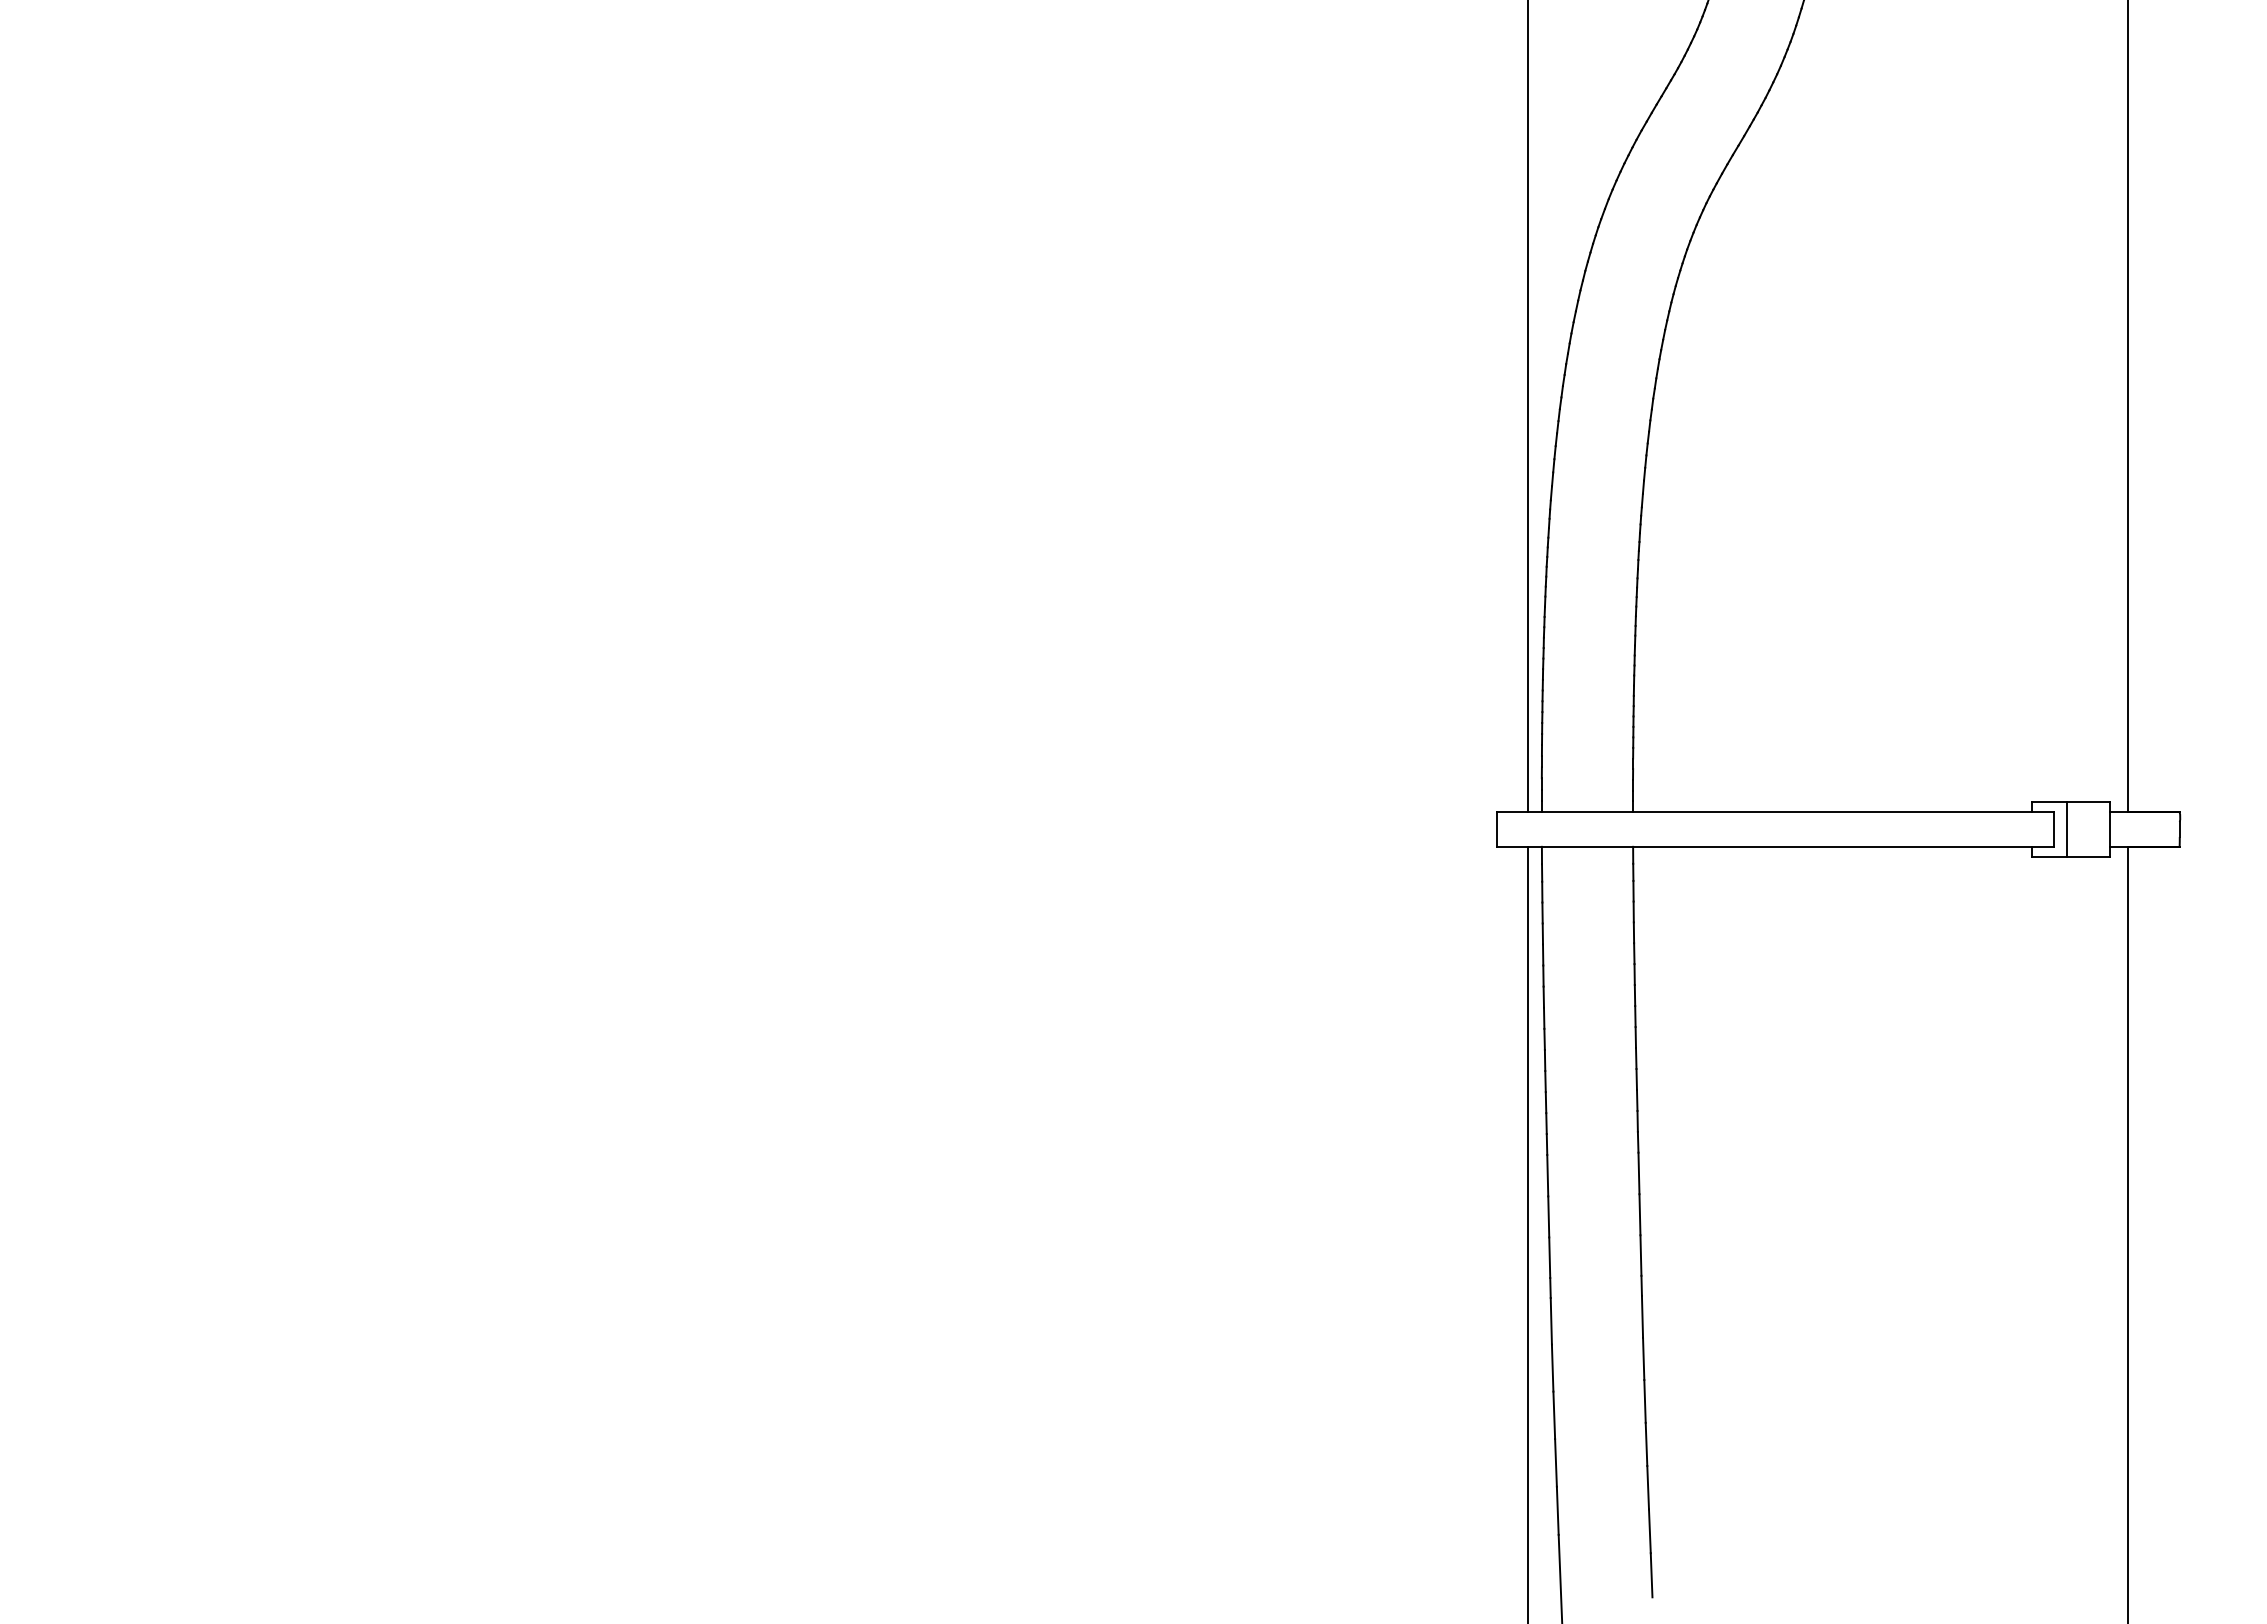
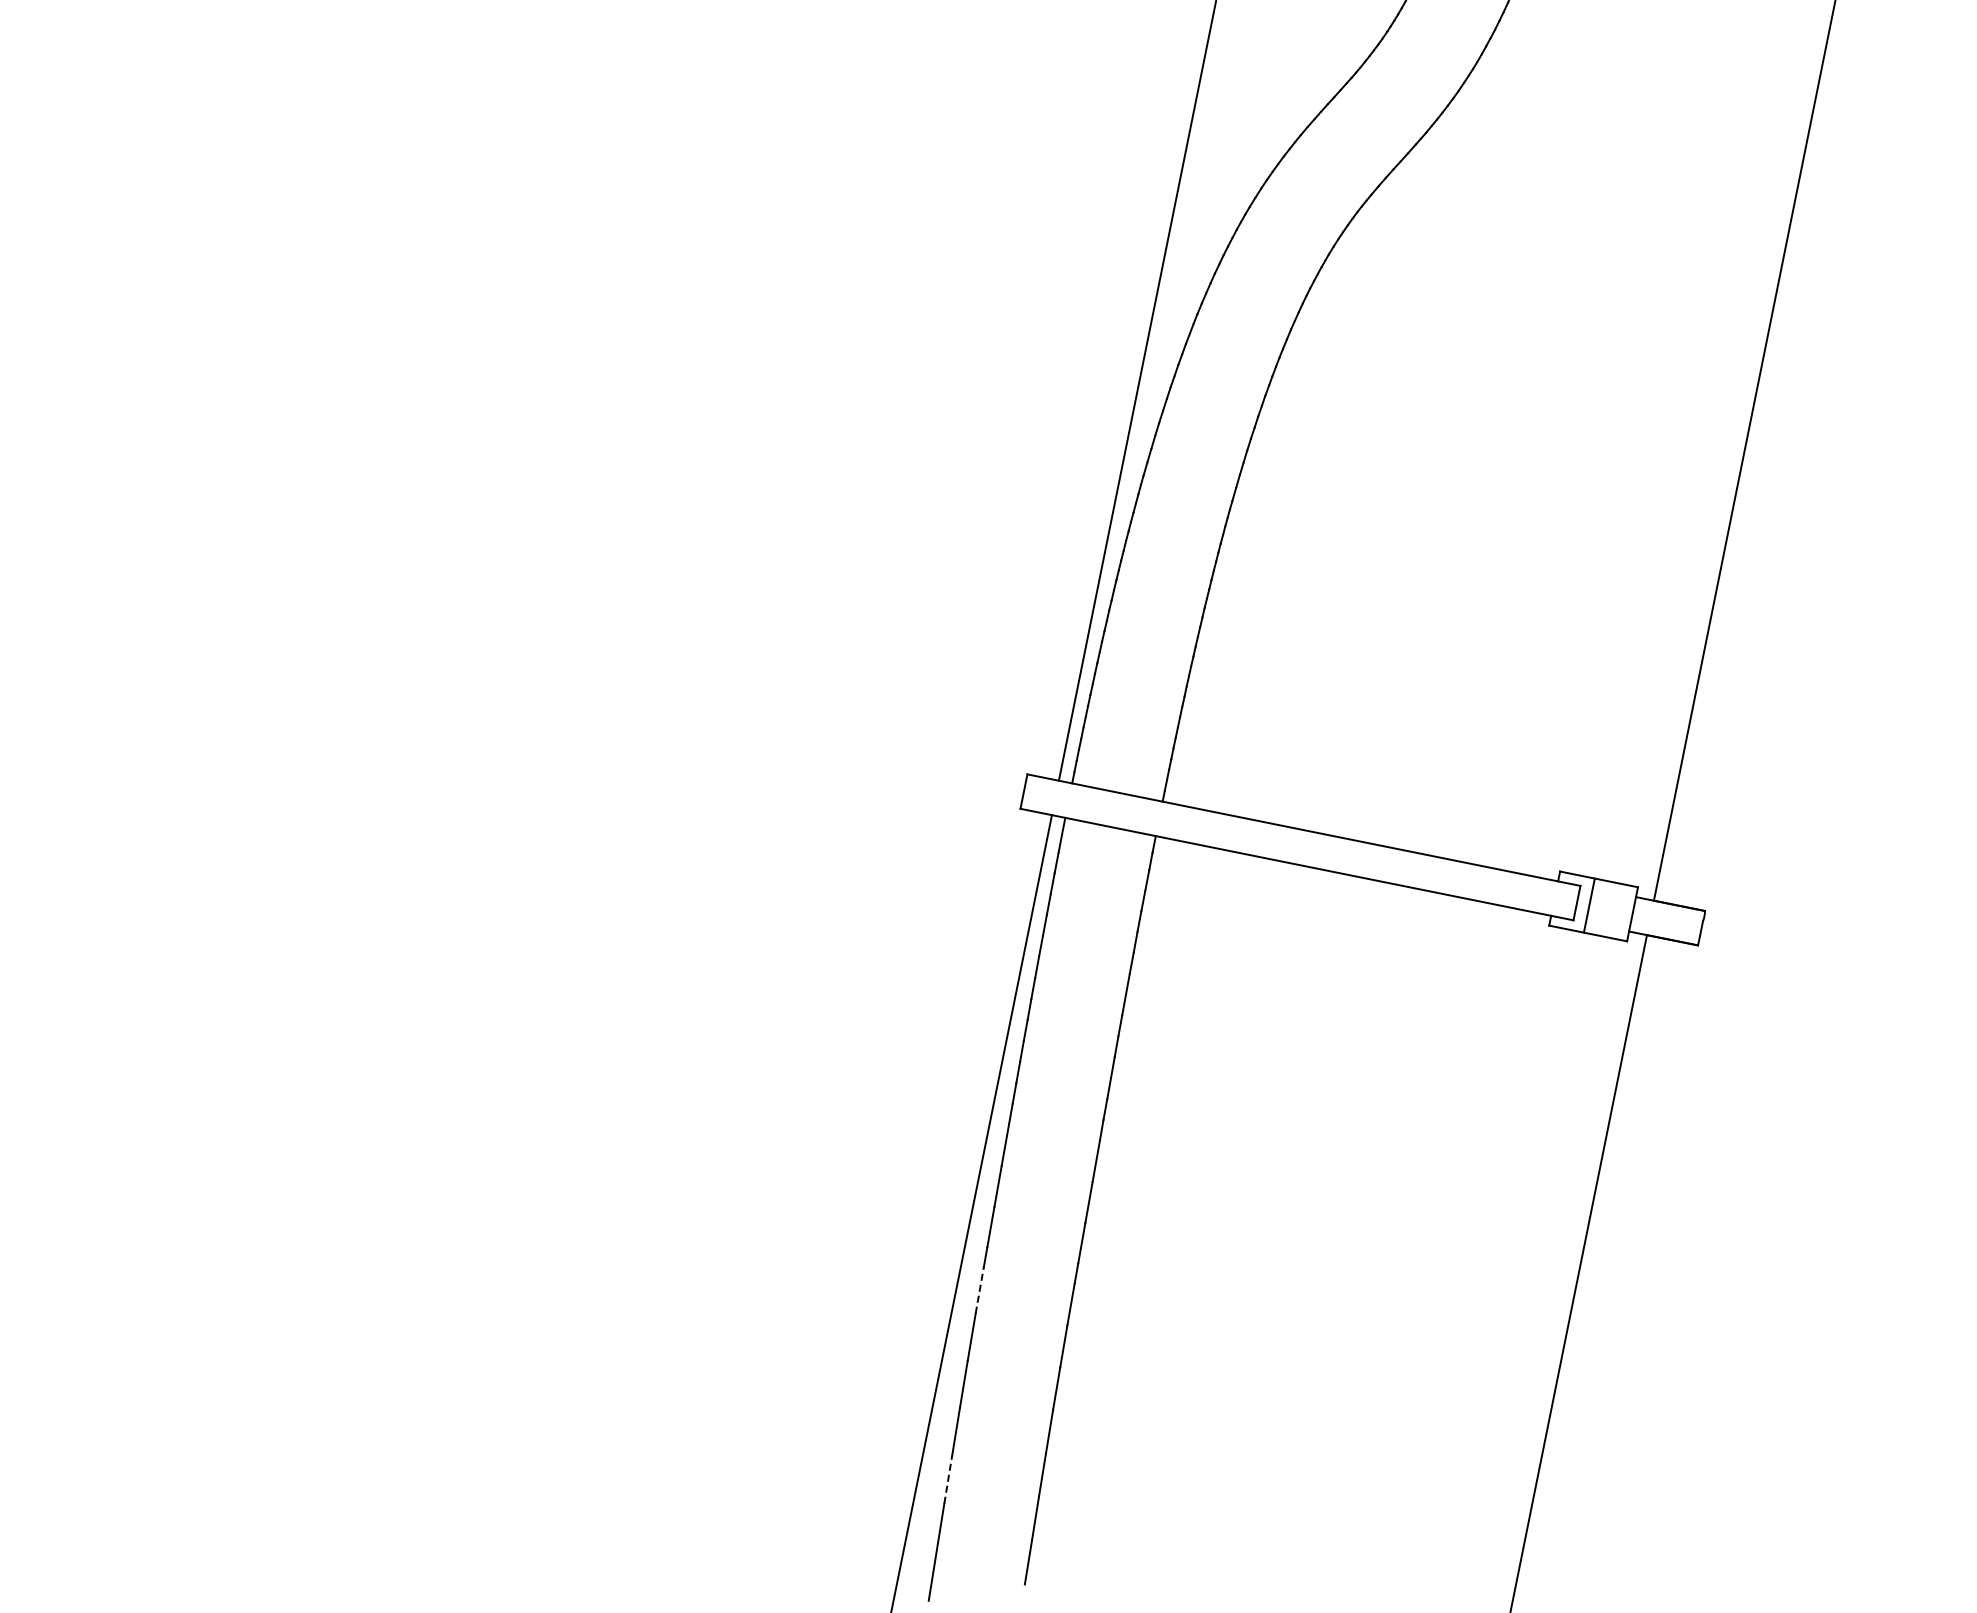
line: (1551, 1320) -> (980, 1289), solid -> dashed
line: (1557, 1510) -> (948, 1479), solid -> dashed

